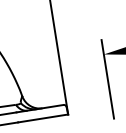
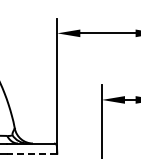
line: (42, 118) -> (31, 153), solid -> dashed

